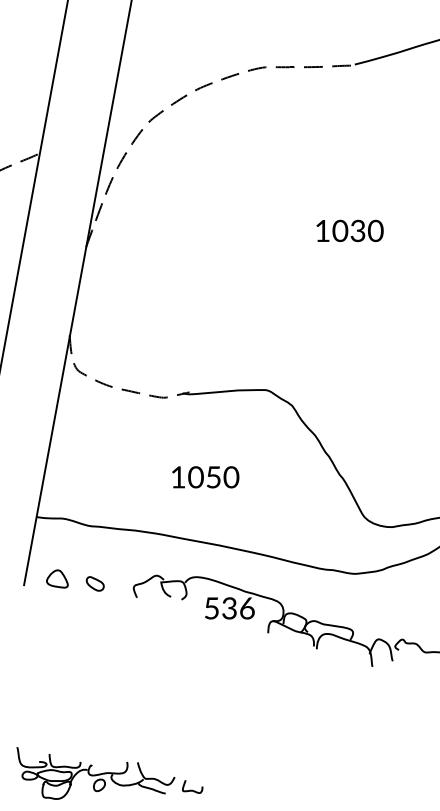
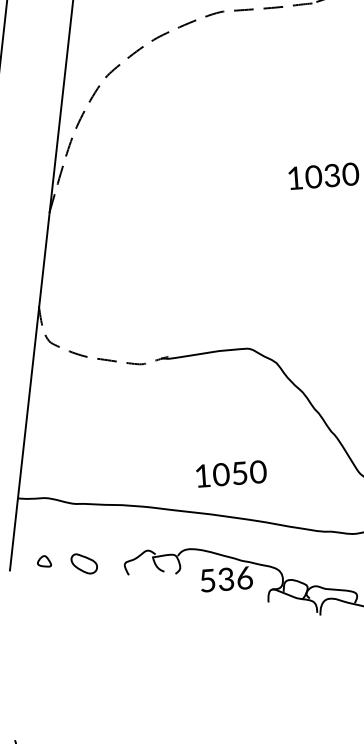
text: (205, 477) -> (231, 474), moved
part: (57, 578) -> (44, 561), size x0.6
part: (94, 583) -> (83, 563), size x1.4

